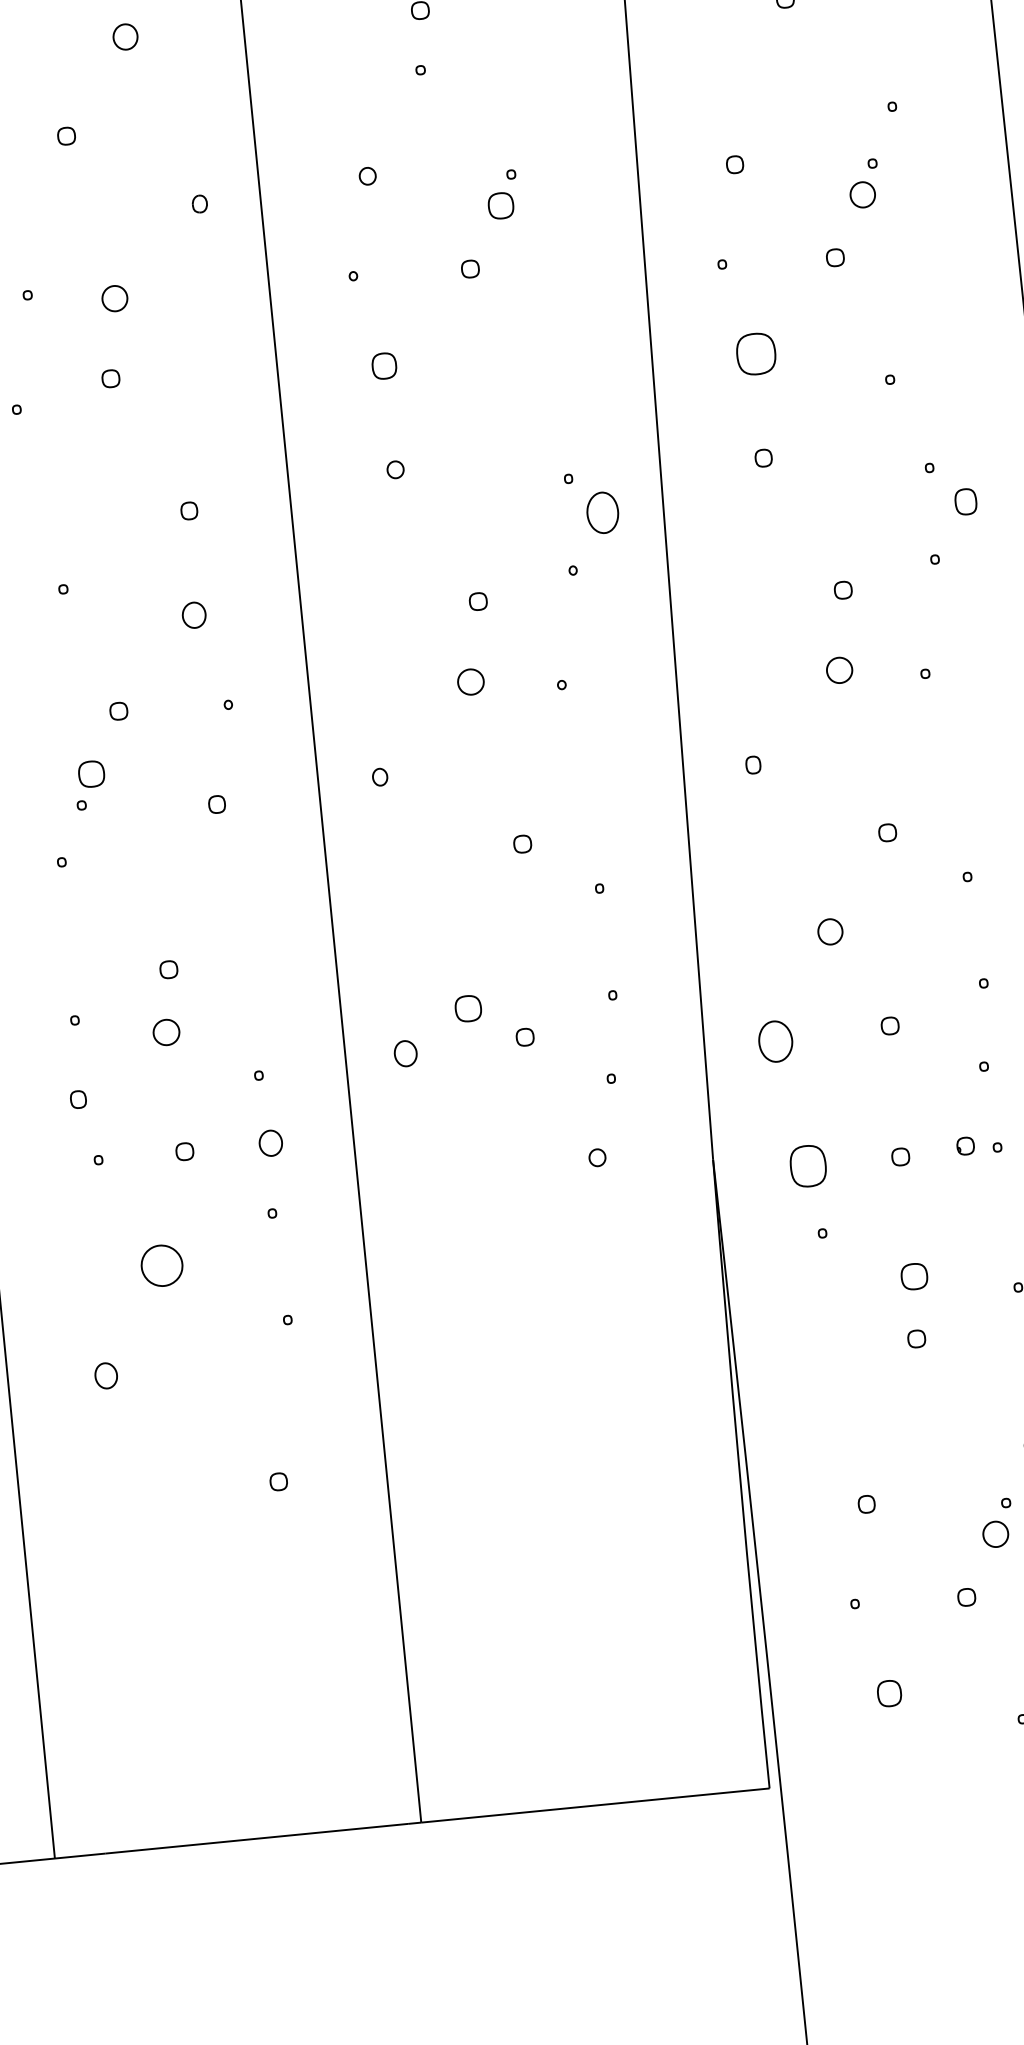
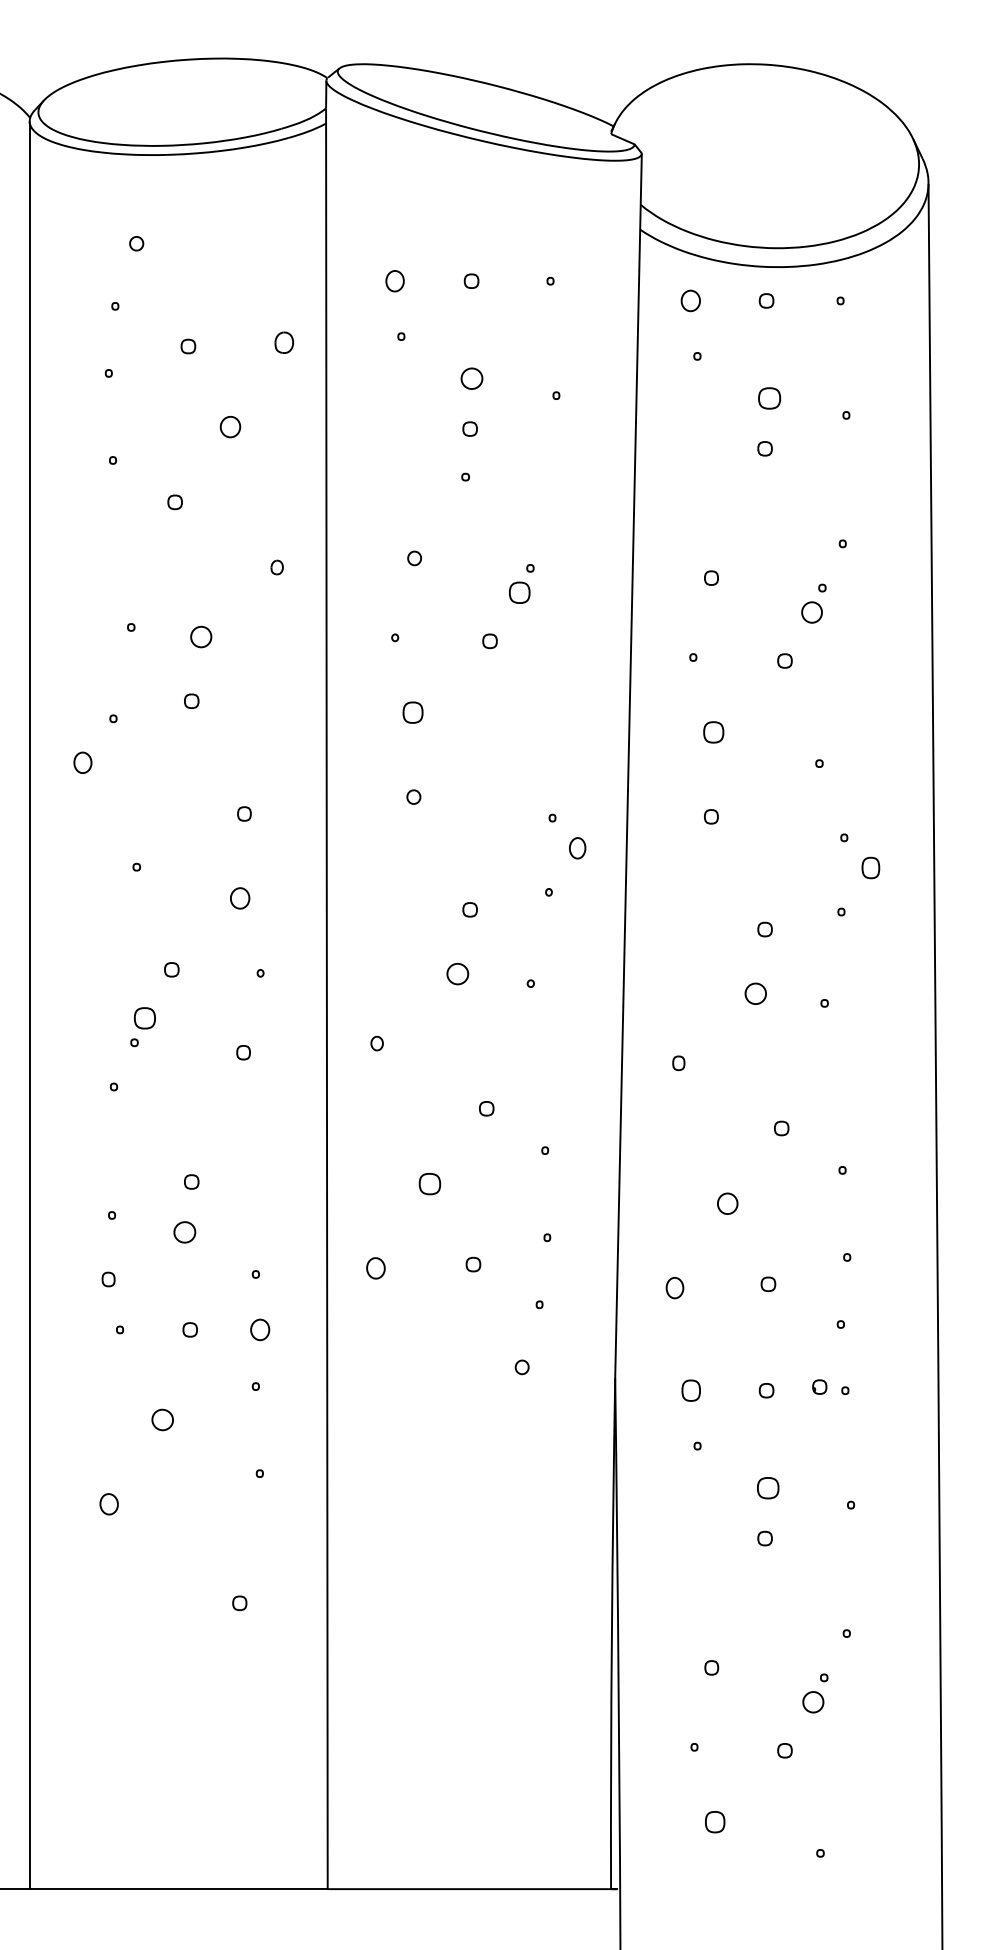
part: (756, 354) -> (713, 732), size x0.62
part: (602, 513) -> (577, 848), size x0.62
part: (467, 1009) -> (429, 1184), moved
part: (775, 1042) -> (674, 1288), size x0.62
part: (807, 1165) -> (690, 1390), size x0.62
part: (161, 1265) -> (162, 1419), size x0.62

